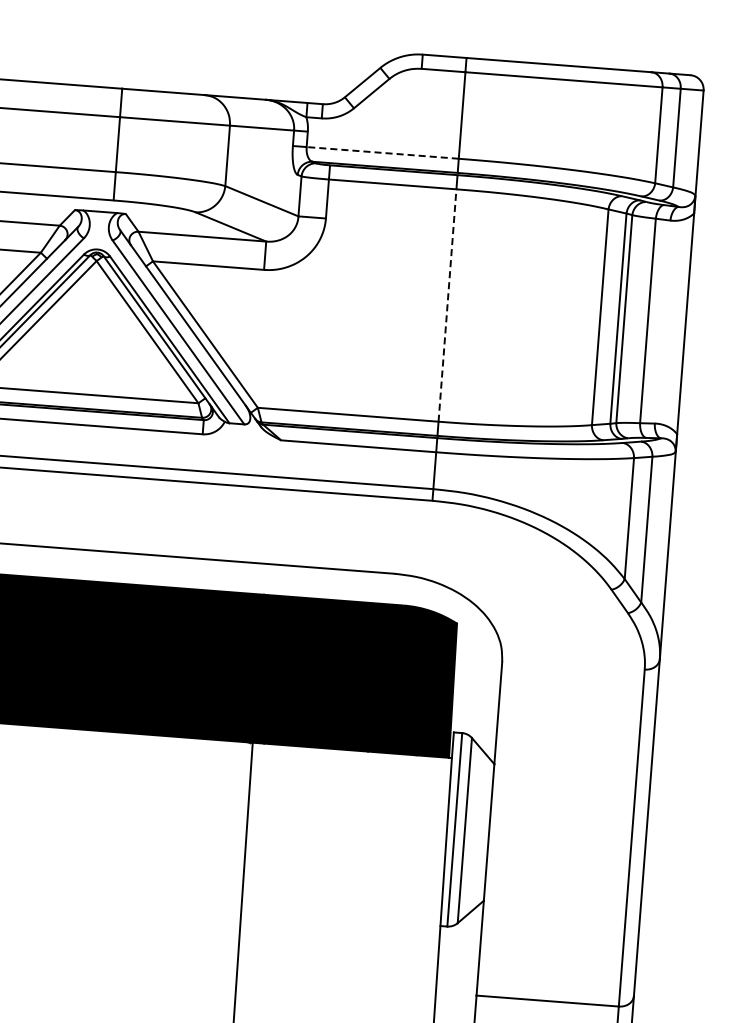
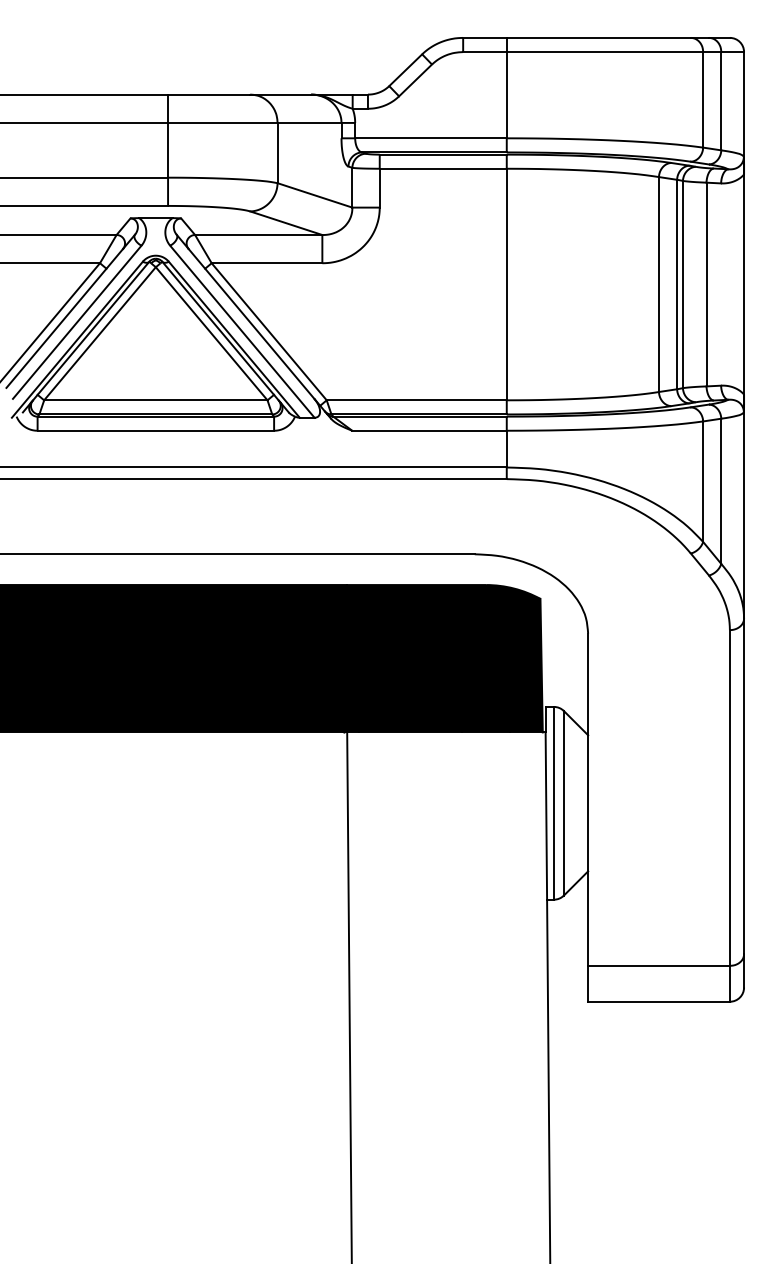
line: (382, 153) -> (430, 138), dashed -> solid
line: (447, 305) -> (506, 284), dashed -> solid

